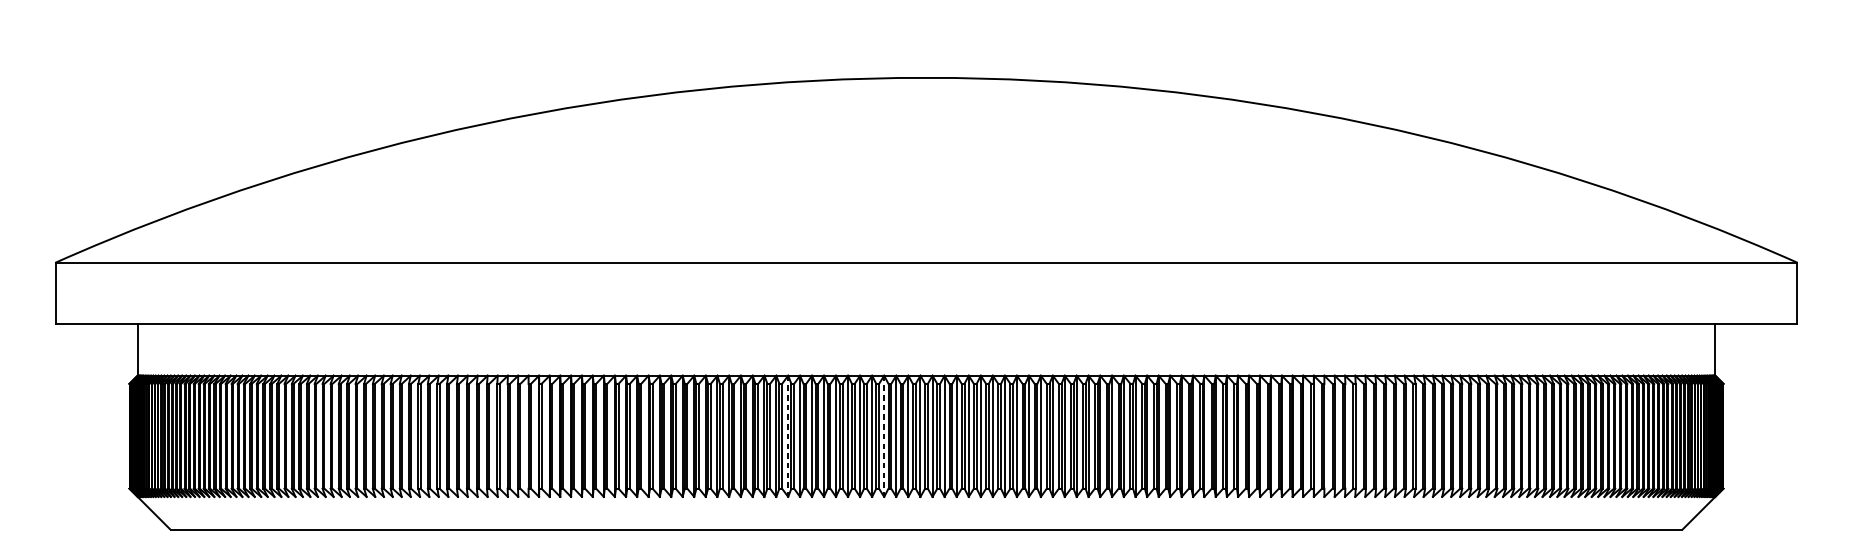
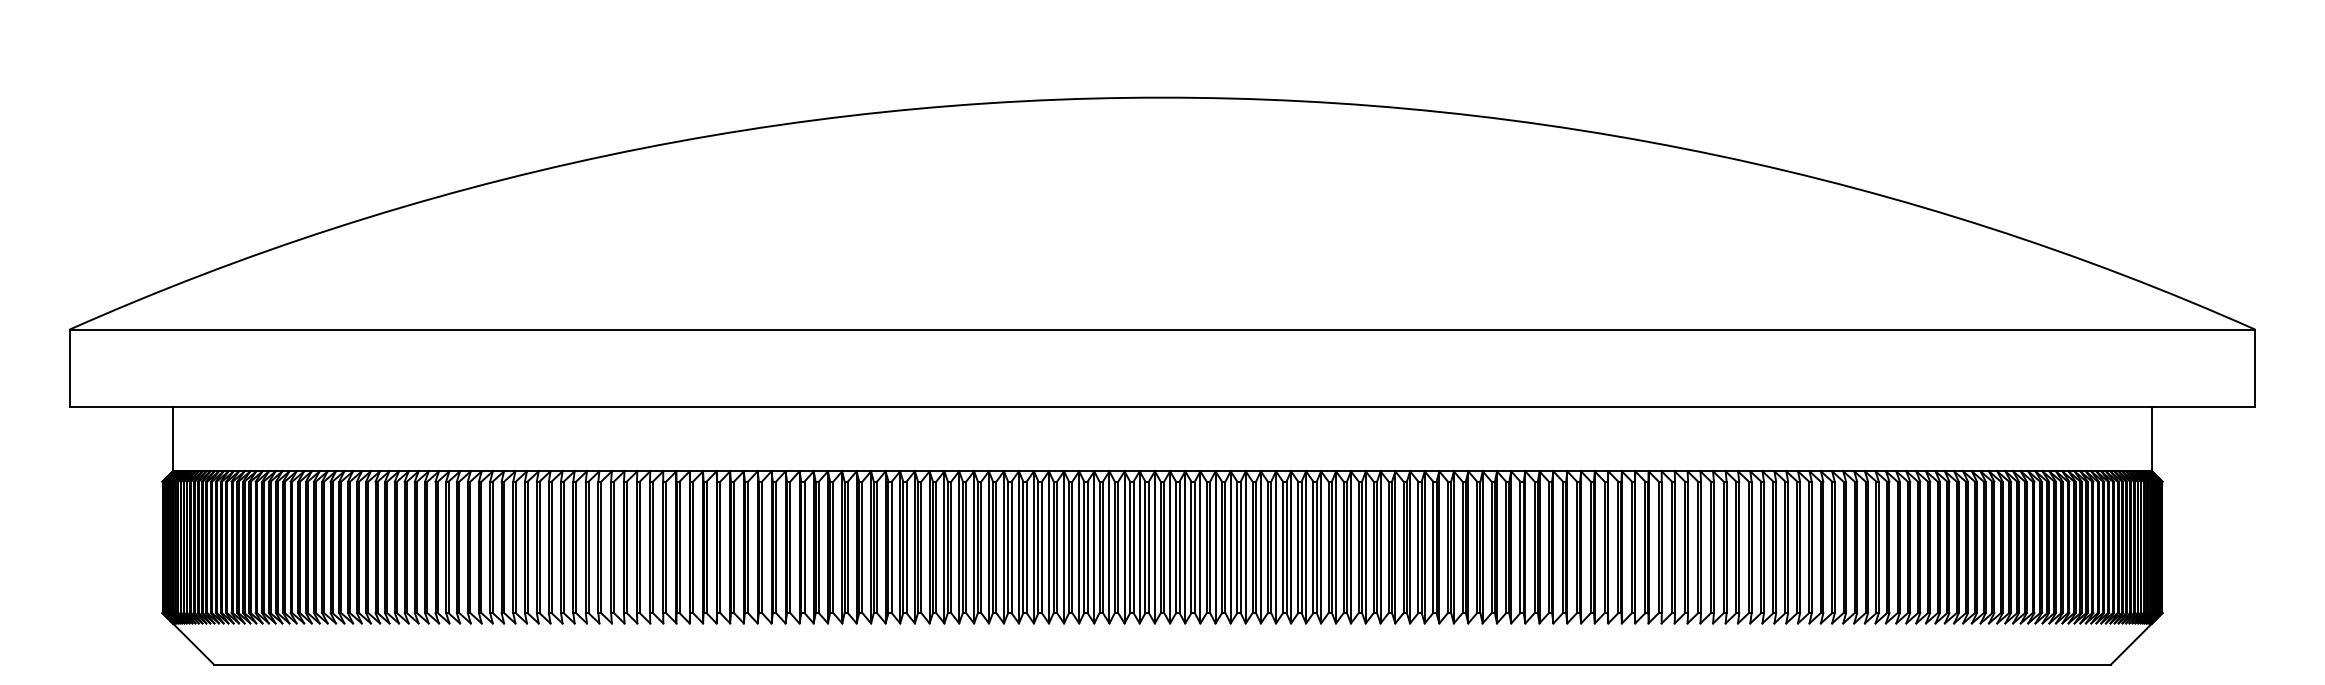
line: (787, 436) -> (988, 547), dashed -> solid
line: (884, 436) -> (1109, 547), dashed -> solid

